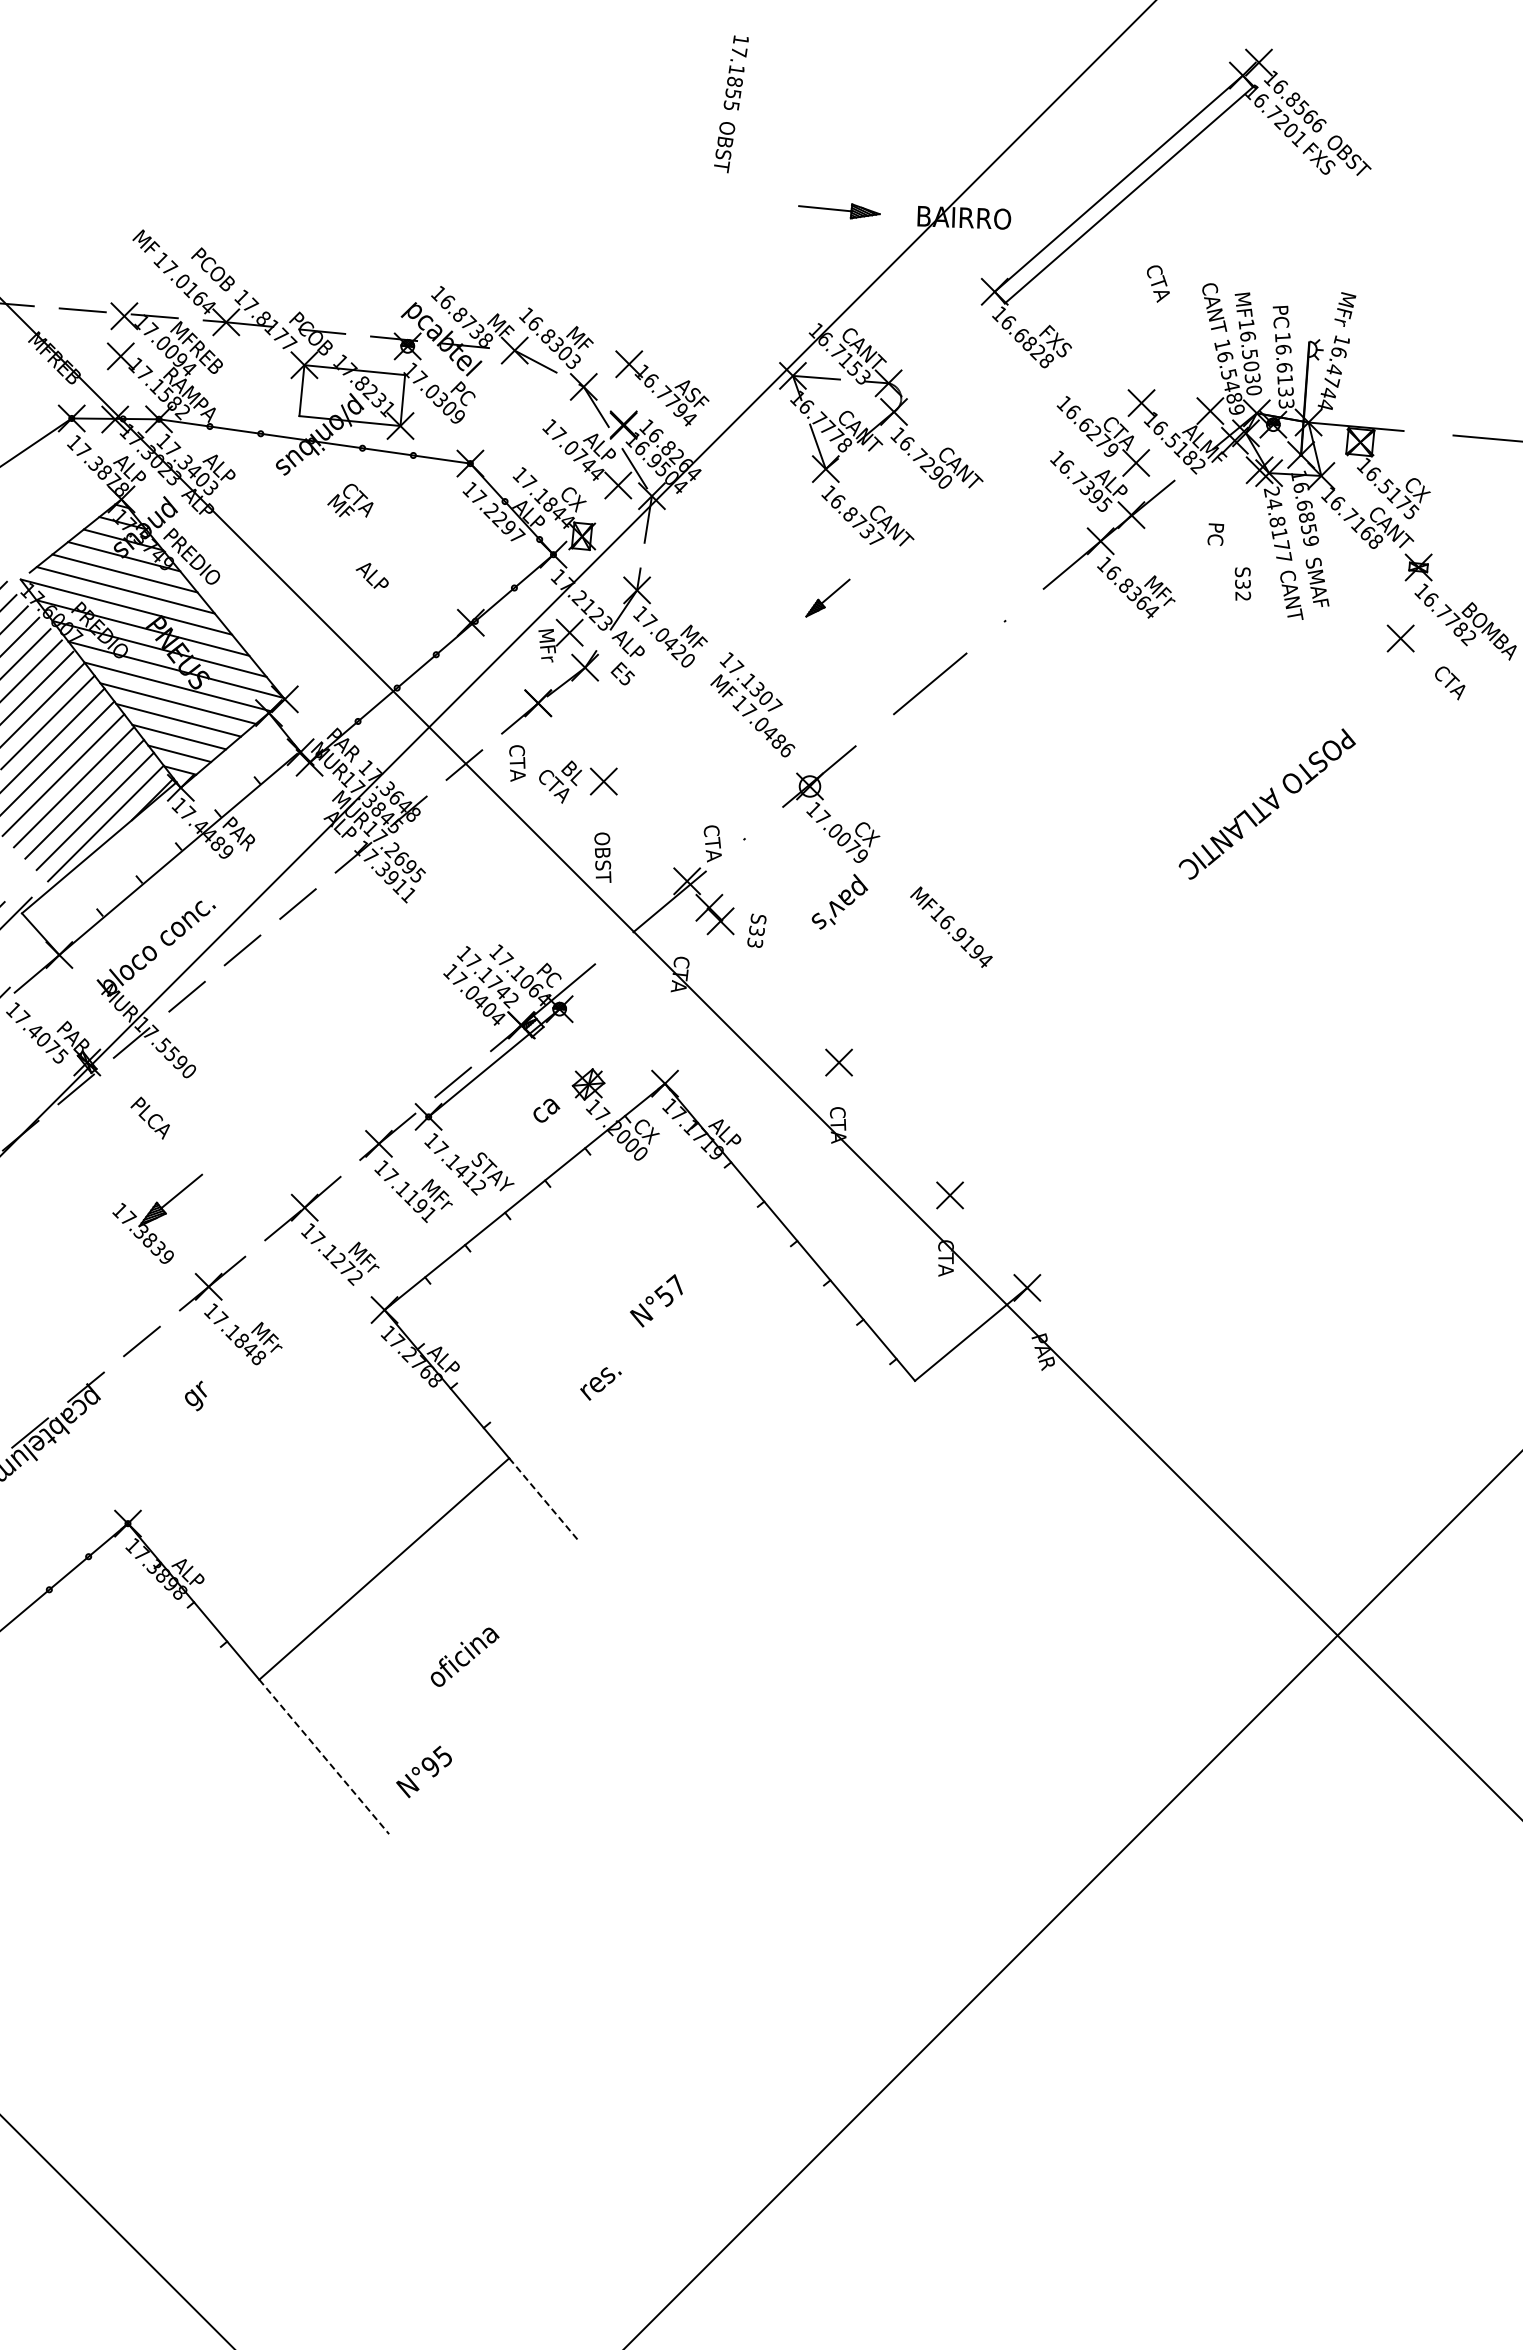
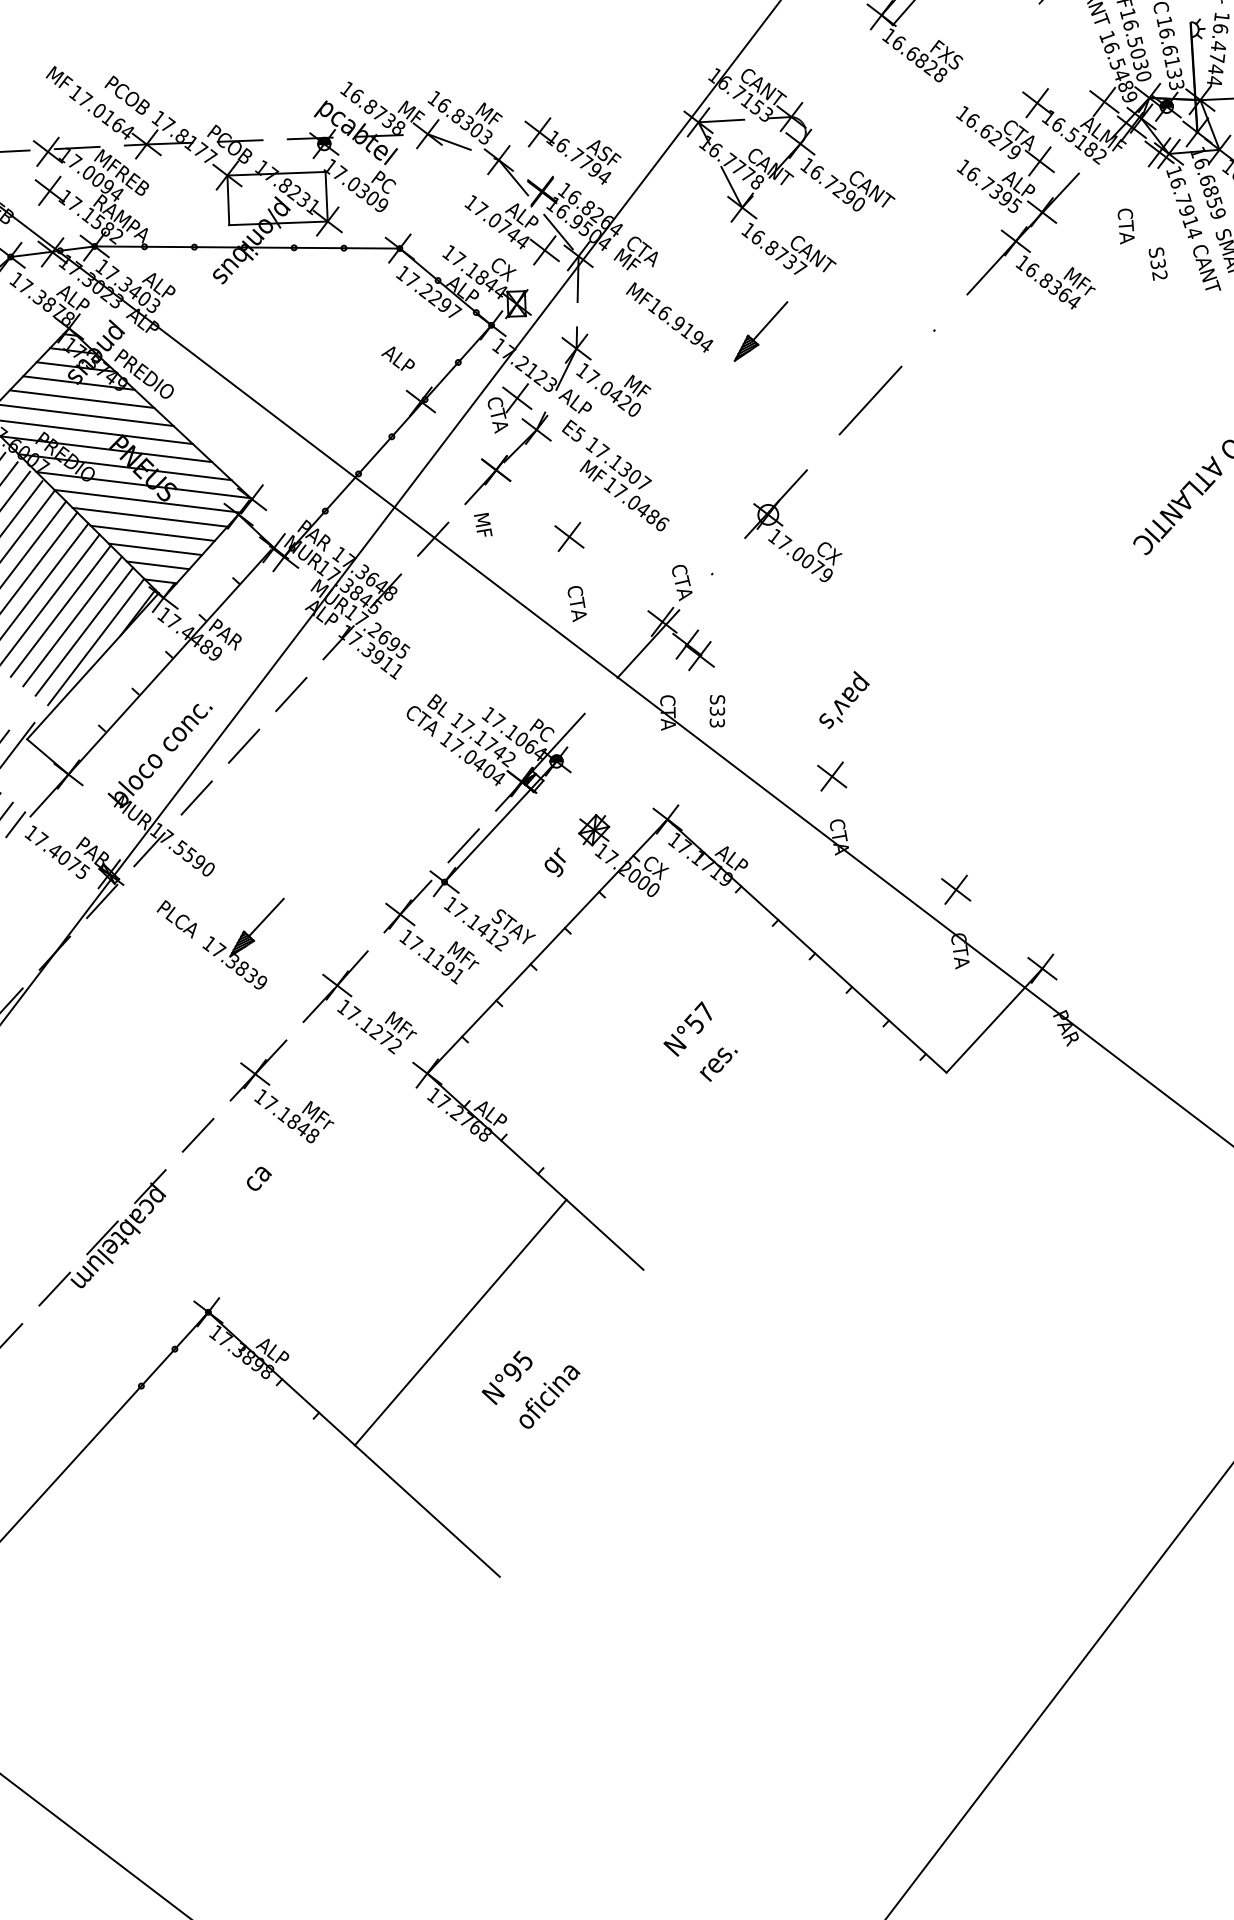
text: (350, 500) -> (635, 252), moved
text: (1277, 524) -> (1183, 202), 24.8177 -> 16.7914
text: (1215, 540) -> (1126, 225), PC -> CTA
text: (371, 575) -> (397, 358), moved
part: (827, 597) -> (760, 330), size x1.43
text: (547, 646) -> (497, 414), MFr -> CTA
text: (752, 704) -> (622, 484), moved
text: (517, 763) -> (484, 530), CTA -> MF
text: (560, 781) -> (427, 715), moved
text: (602, 859) -> (578, 612), OBST -> CTA
text: (839, 901) -> (843, 699), moved
text: (951, 926) -> (669, 316), moved
text: (756, 930) -> (716, 710), moved
text: (546, 1112) -> (557, 862), ca -> gr
part: (157, 1218) -> (246, 946), moved
text: (600, 1383) -> (718, 1063), moved
text: (198, 1395) -> (259, 1179), gr -> ca
line: (543, 1499) -> (604, 1235), dashed -> solid
line: (324, 1756) -> (427, 1510), dashed -> solid
text: (423, 1771) -> (506, 1377), moved

